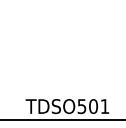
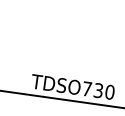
text: (93, 106) -> (98, 90), TDSO501 -> TDSO730

